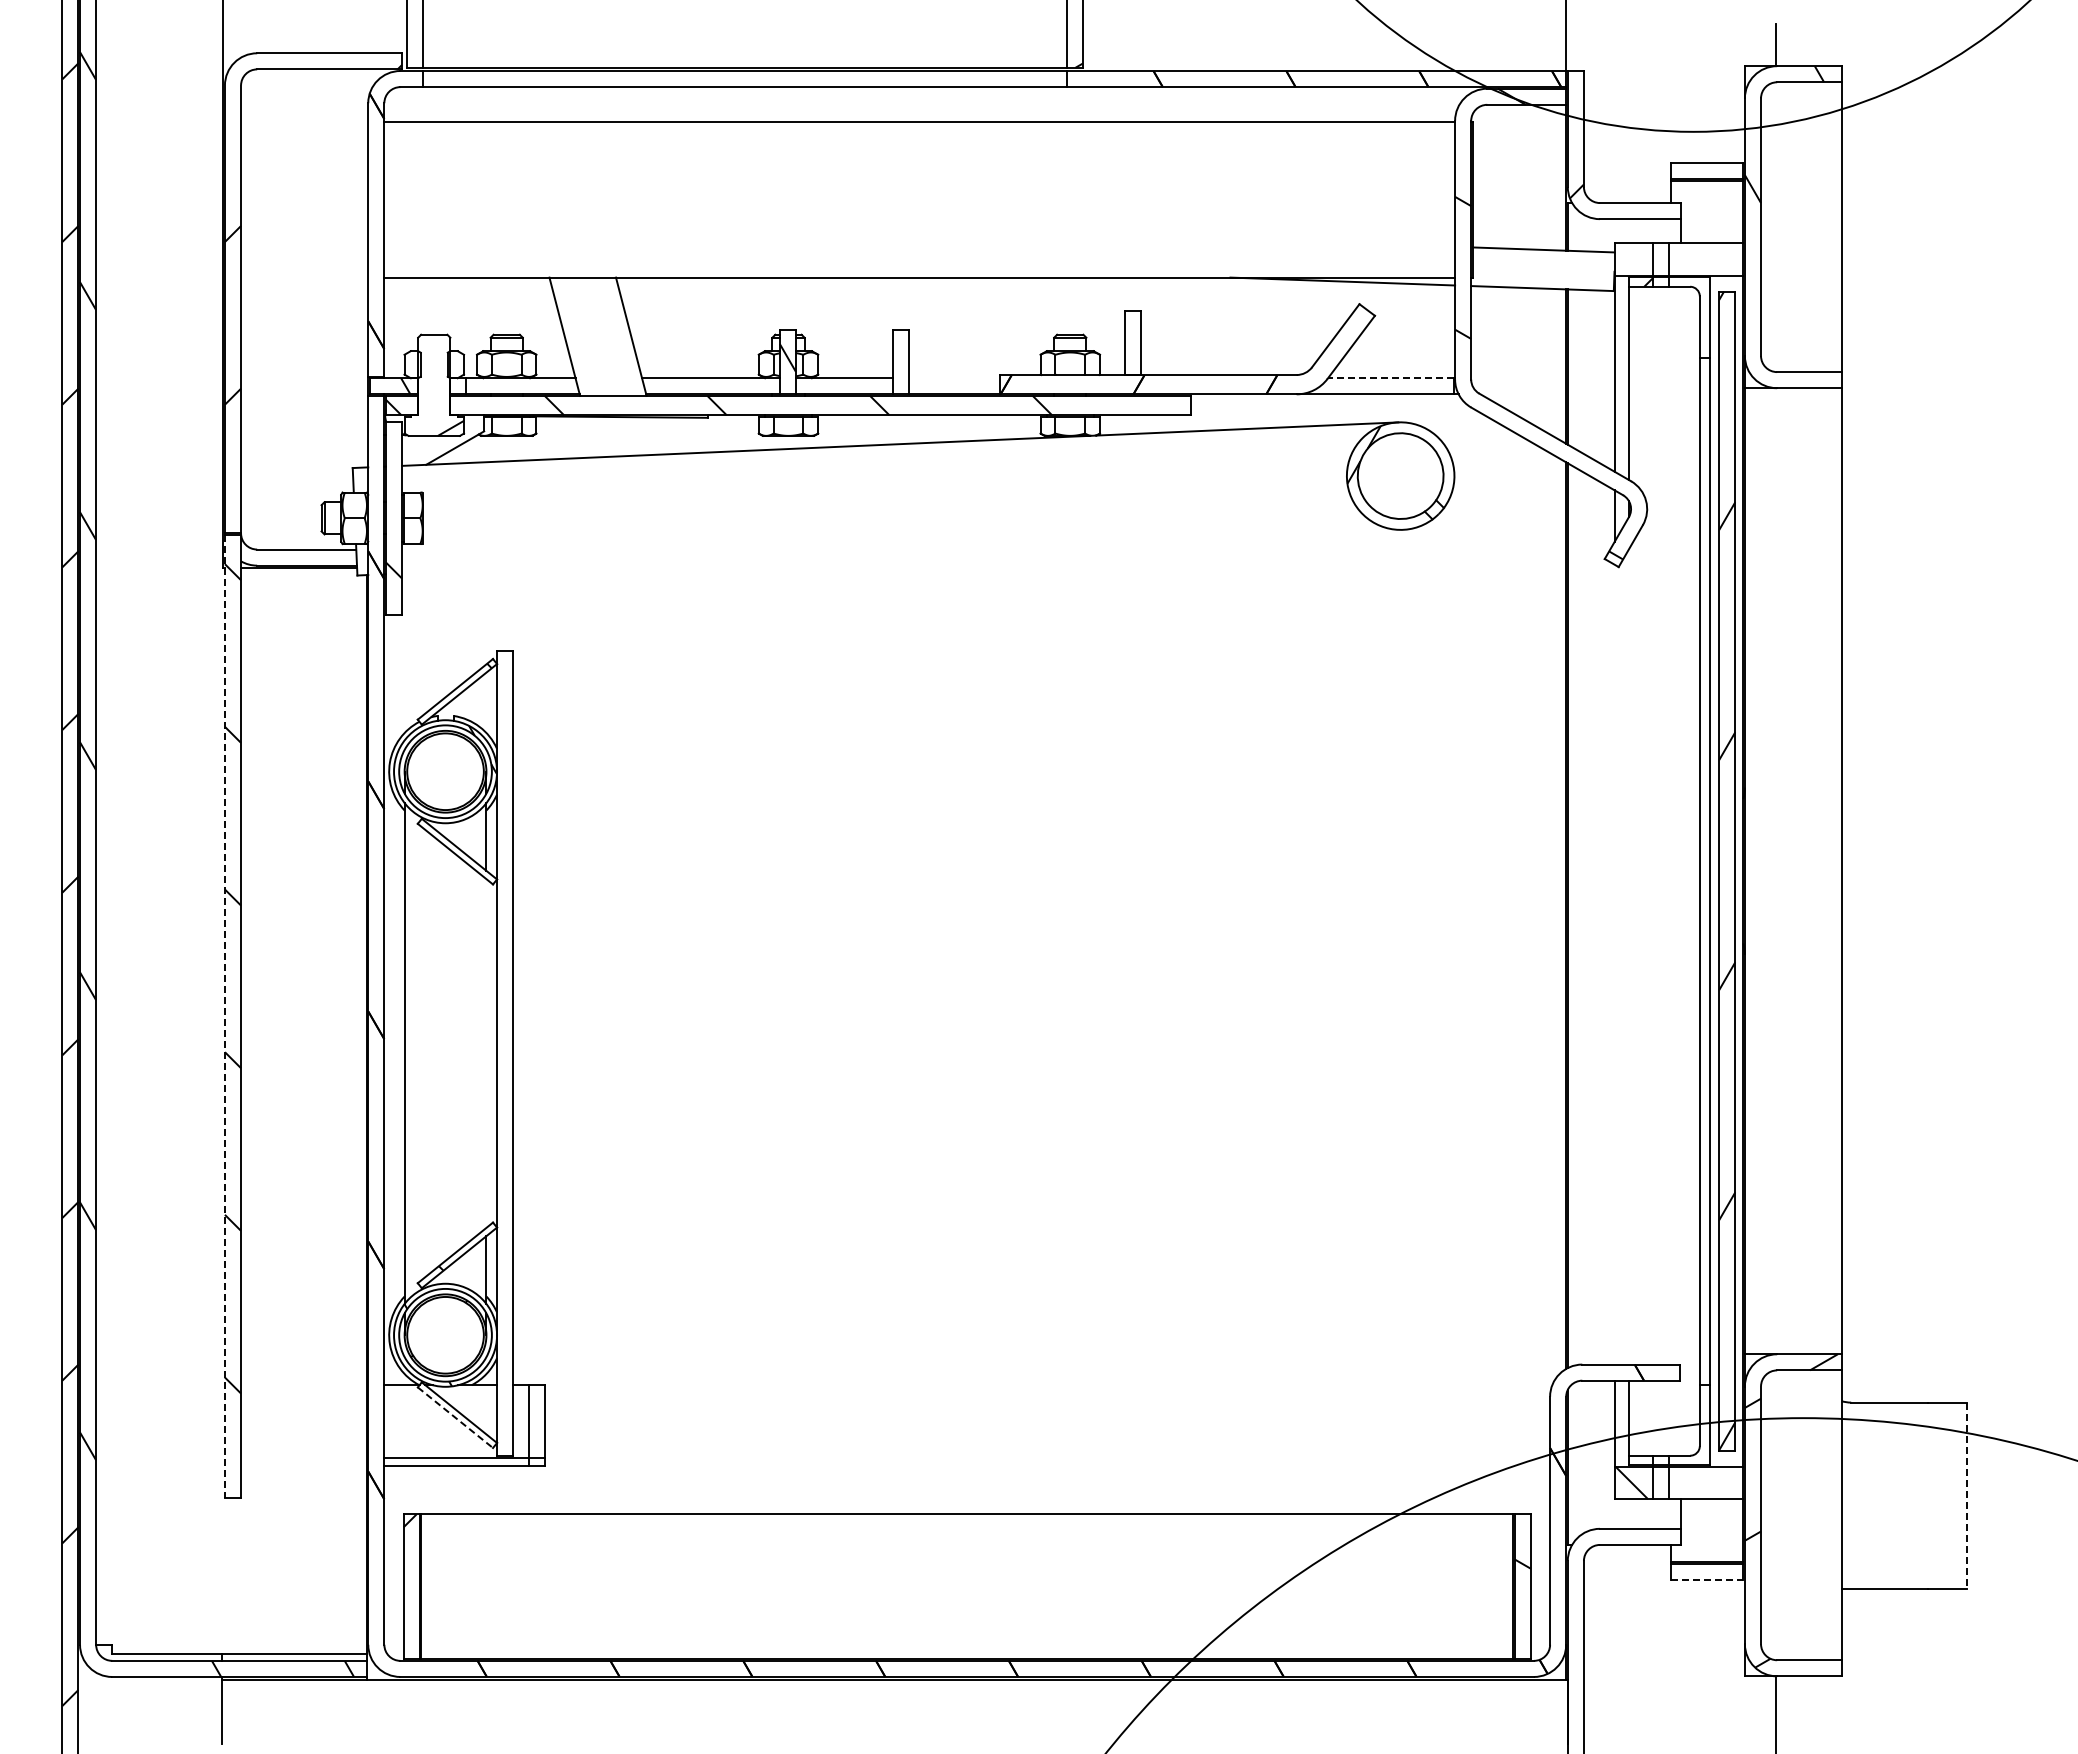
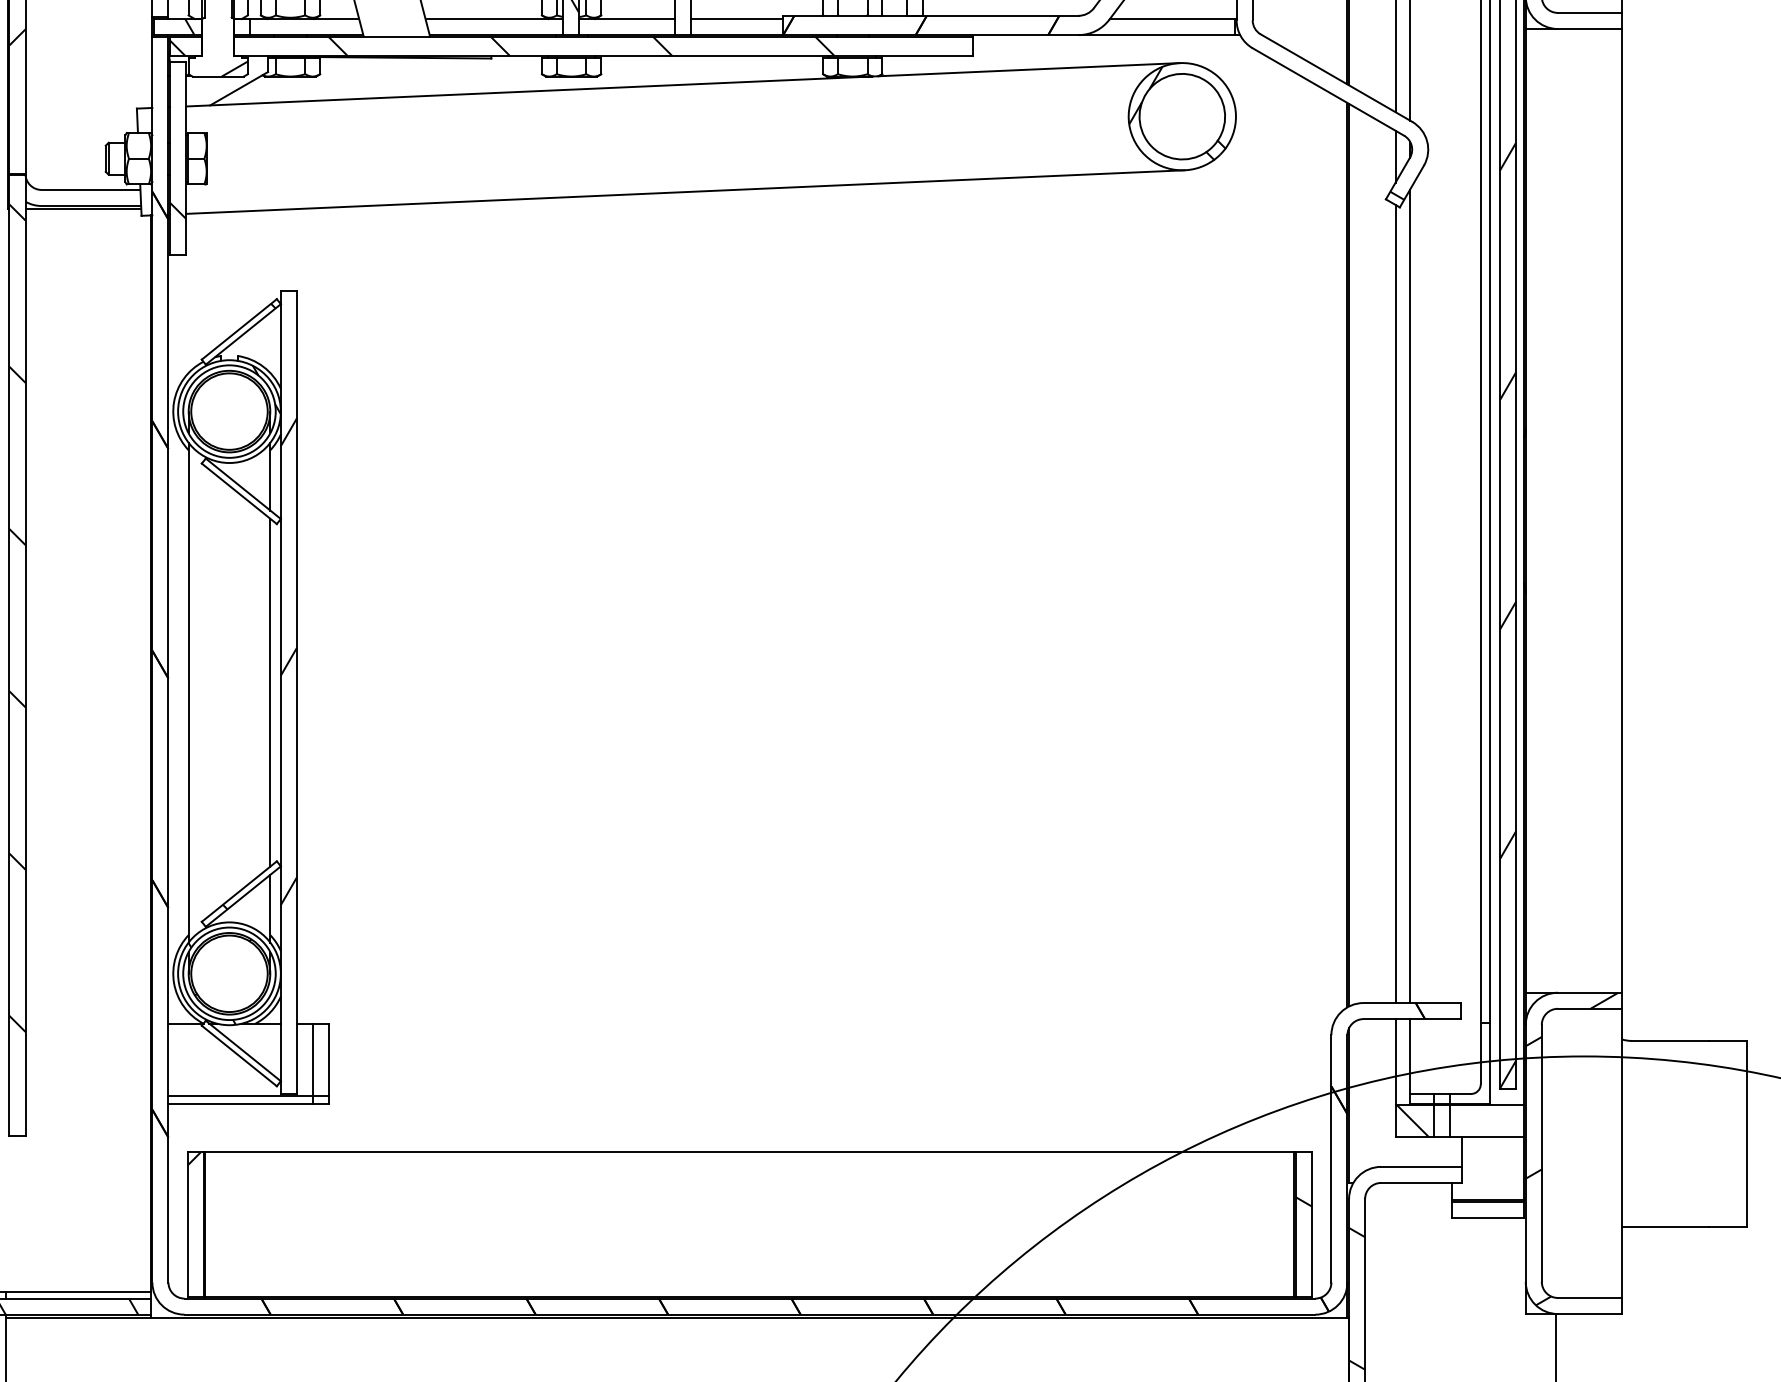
line: (954, 378) -> (737, 19), added
line: (1390, 378) -> (1172, 19), dashed -> solid
line: (902, 551) -> (685, 191), added
line: (1629, 956) -> (1410, 595), added
line: (1614, 964) -> (1395, 603), added
line: (224, 1016) -> (8, 655), dashed -> solid
hatch: (505, 1022) -> (289, 661), added
line: (486, 1053) -> (270, 692), added
line: (455, 1418) -> (239, 1056), dashed -> solid
line: (1967, 1496) -> (1747, 1134), dashed -> solid
line: (1707, 1579) -> (1488, 1217), dashed -> solid
hatch: (1575, 1661) -> (1356, 1299), added

